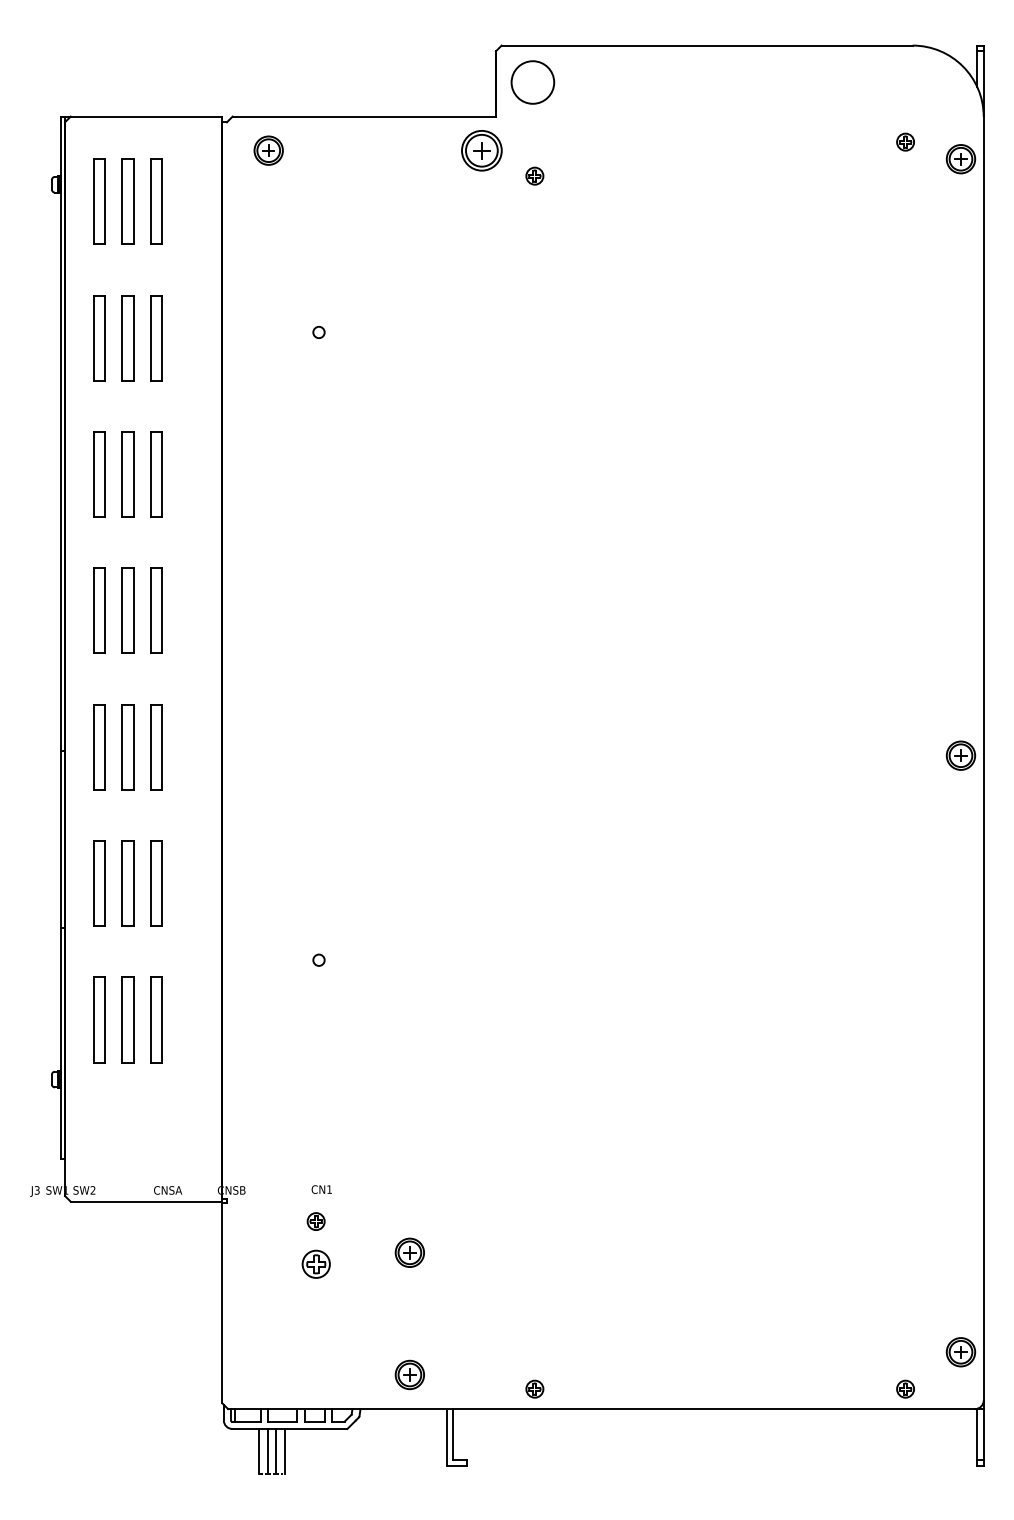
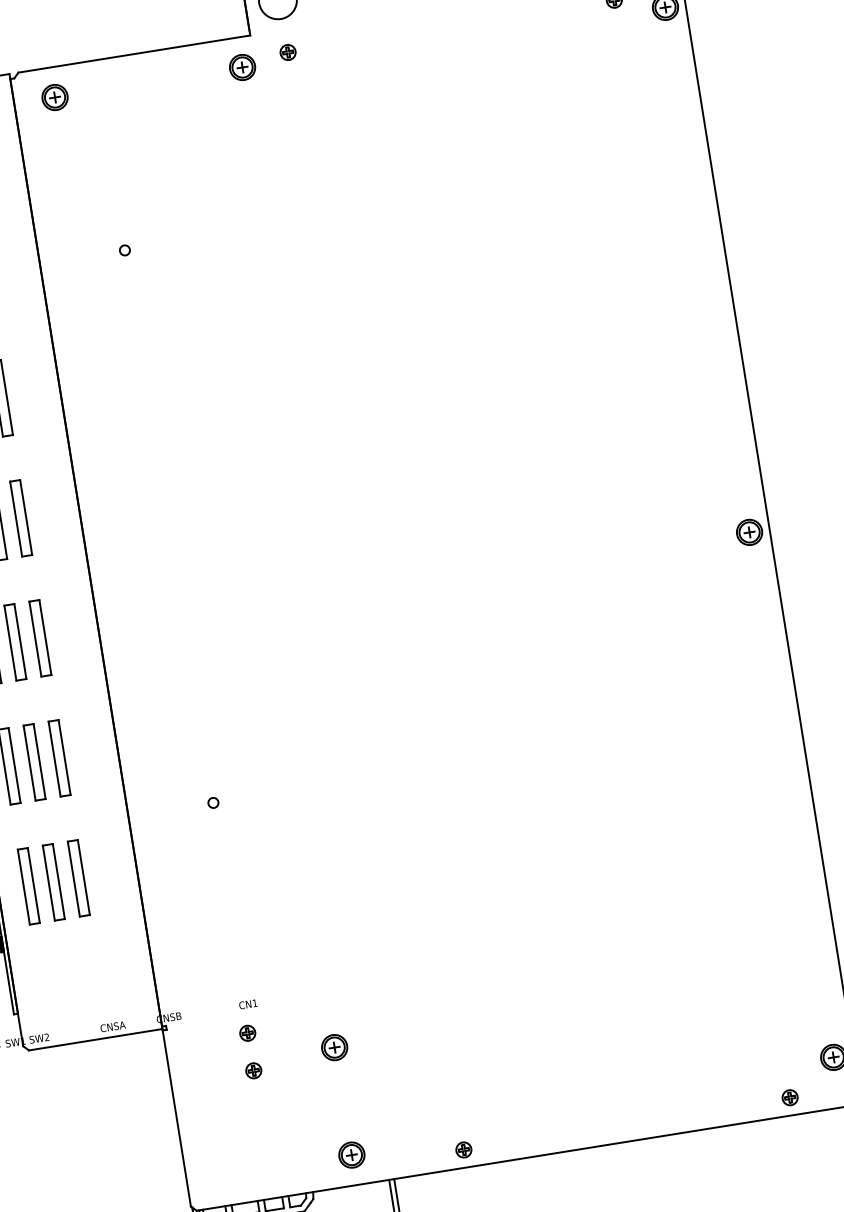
part: (481, 150) -> (242, 67), size x0.71
part: (534, 175) -> (287, 51), moved
part: (315, 1263) -> (253, 1070), size x0.62

